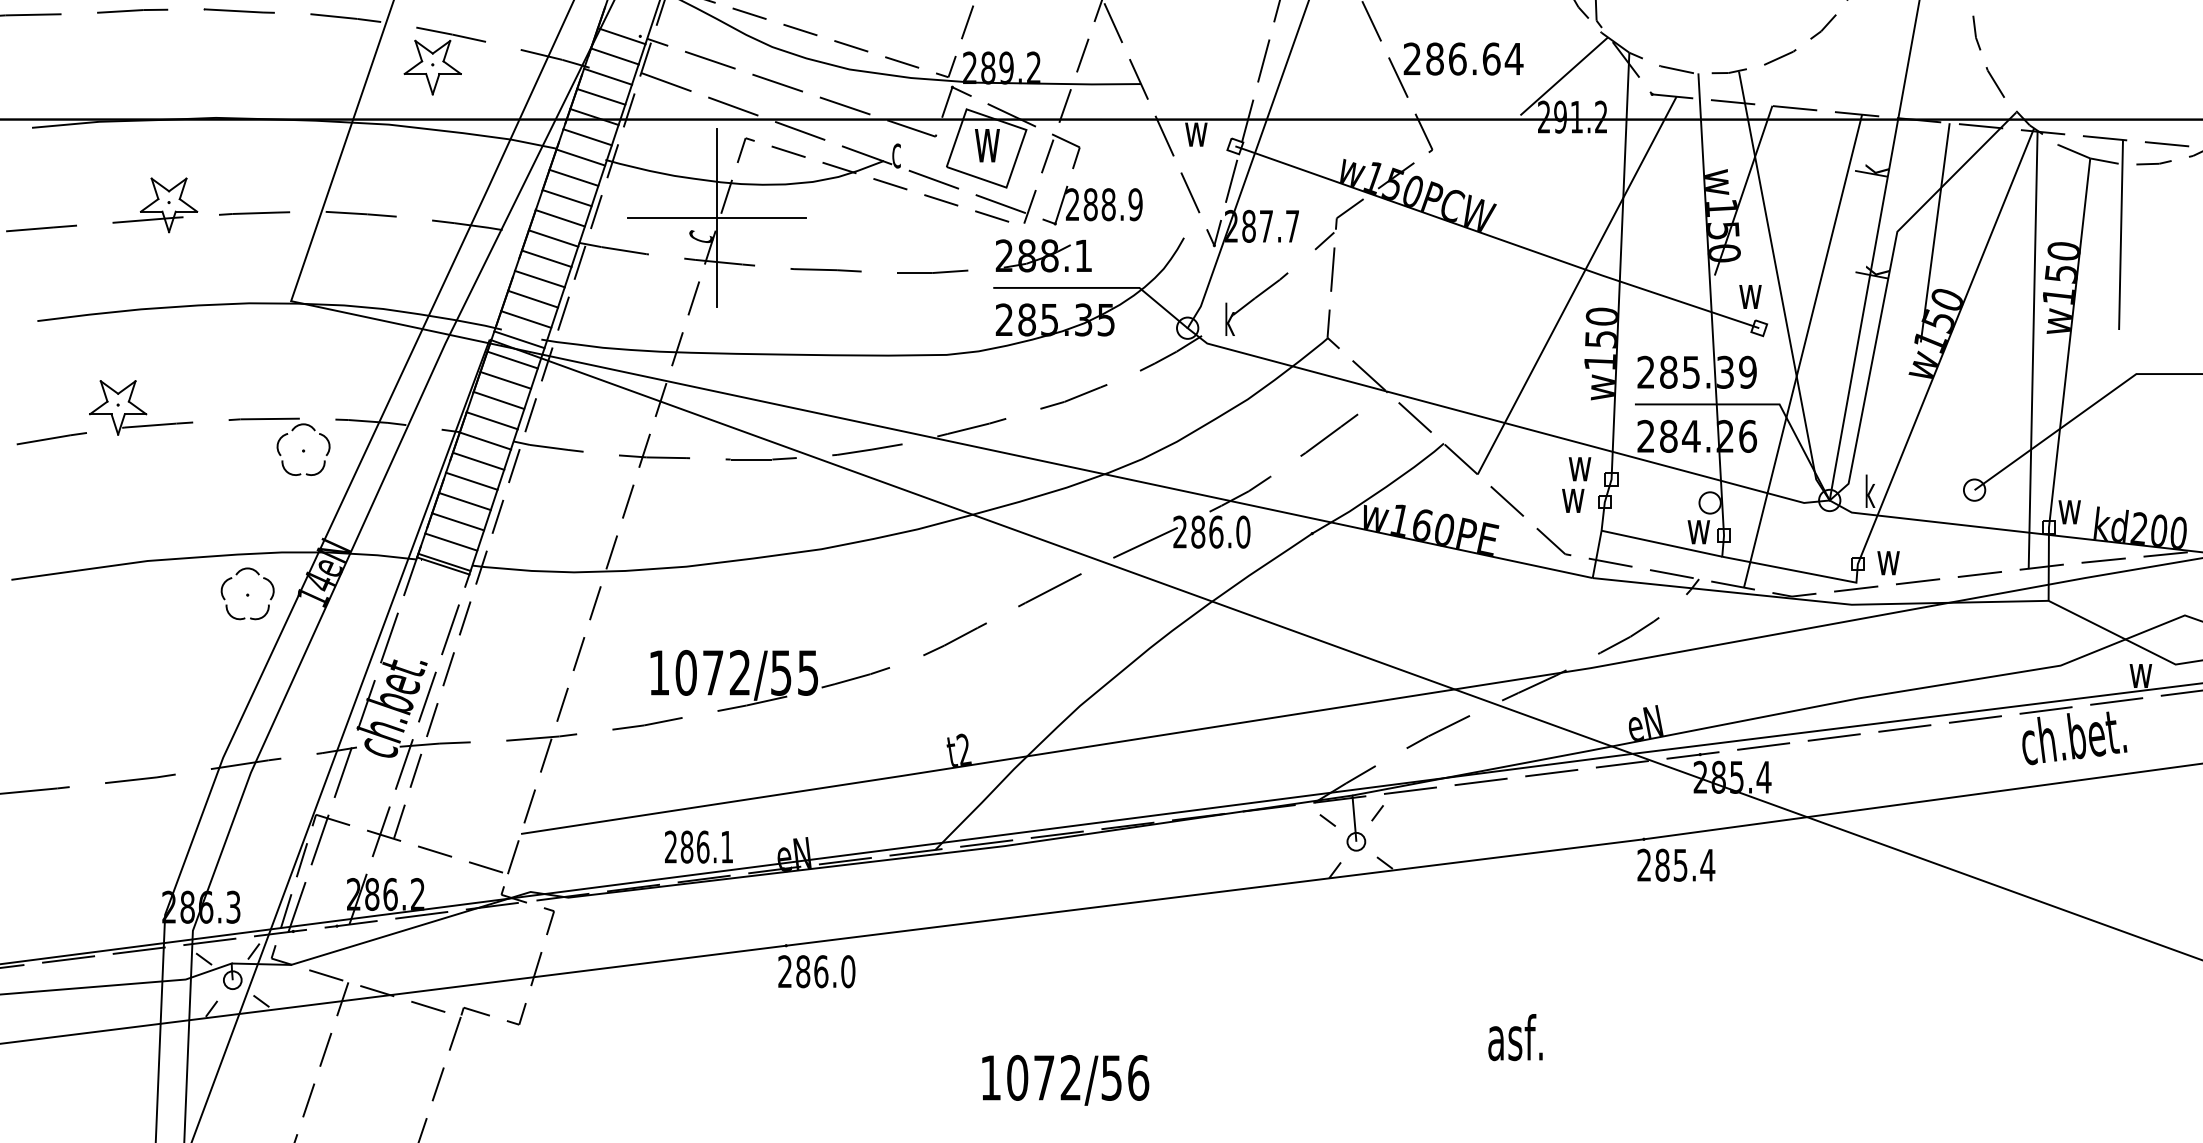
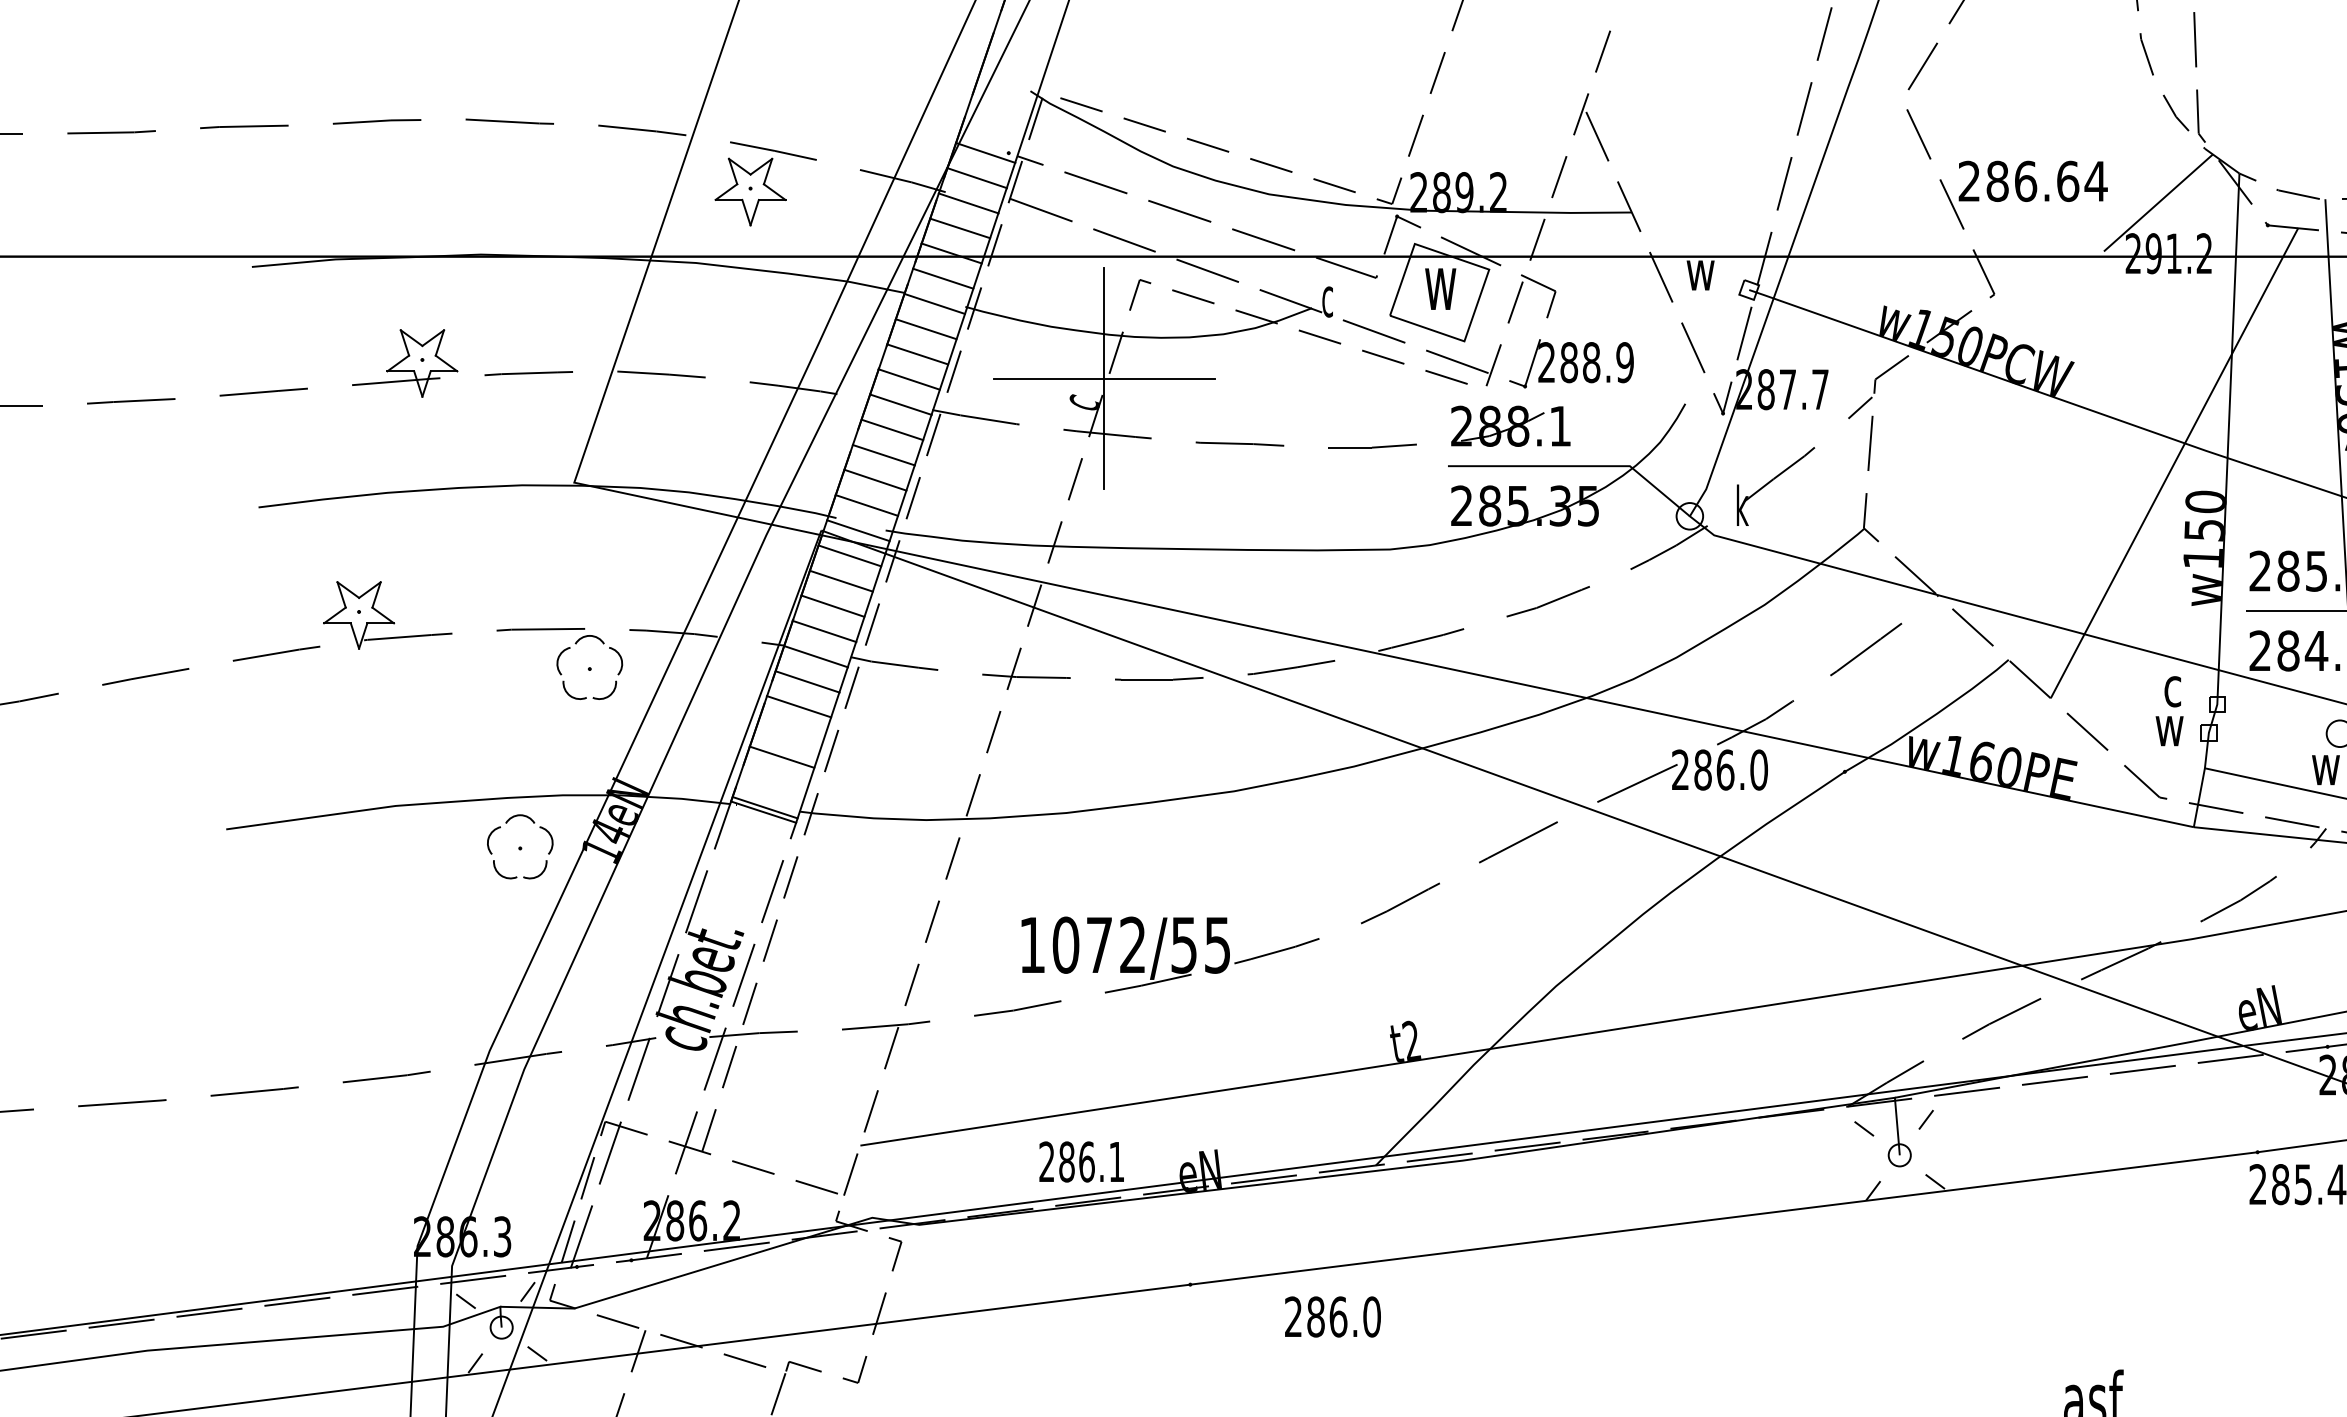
text: (1579, 468) -> (2177, 690), w -> c
line: (464, 501) -> (790, 731), removed
line: (451, 541) -> (773, 781), removed
text: (816, 971) -> (1332, 1316), moved

